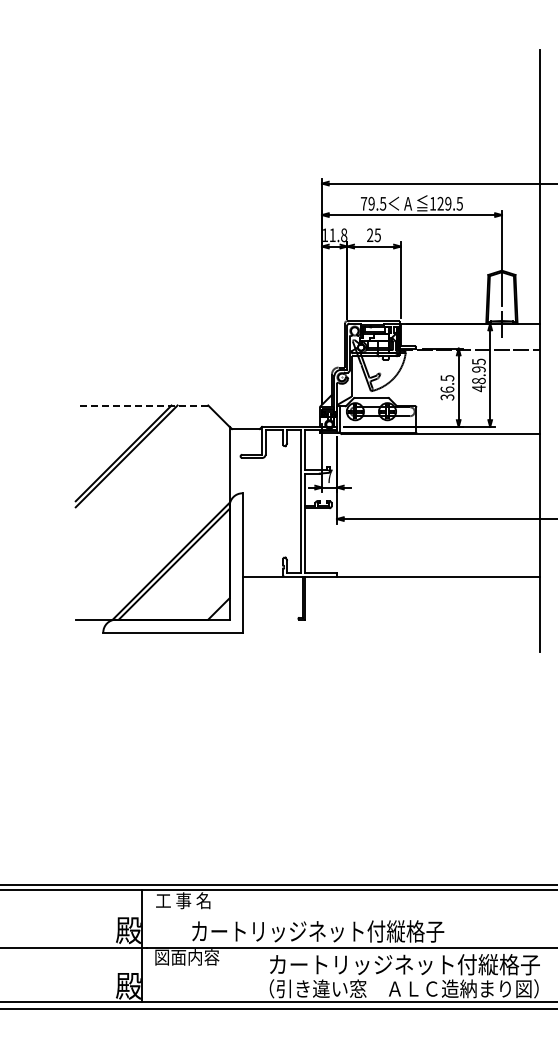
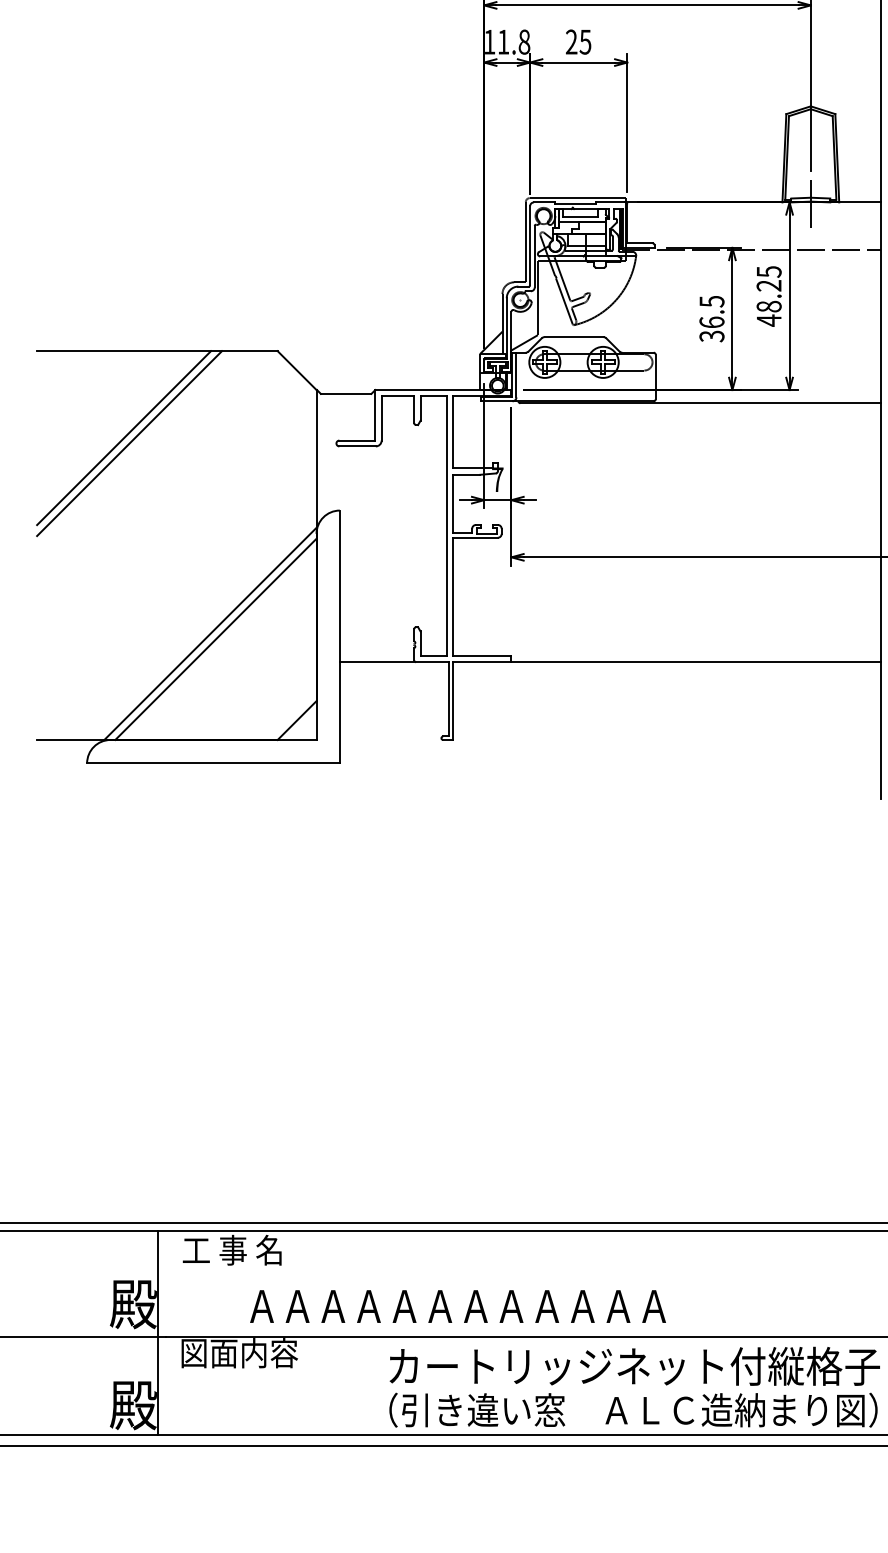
text: (478, 369) -> (768, 285), 48.95 -> 48.25
line: (141, 405) -> (156, 351), dashed -> solid
text: (318, 931) -> (477, 1306), カートリッジネット付縦格子 -> ＡＡＡＡＡＡＡＡＡＡＡＡ

